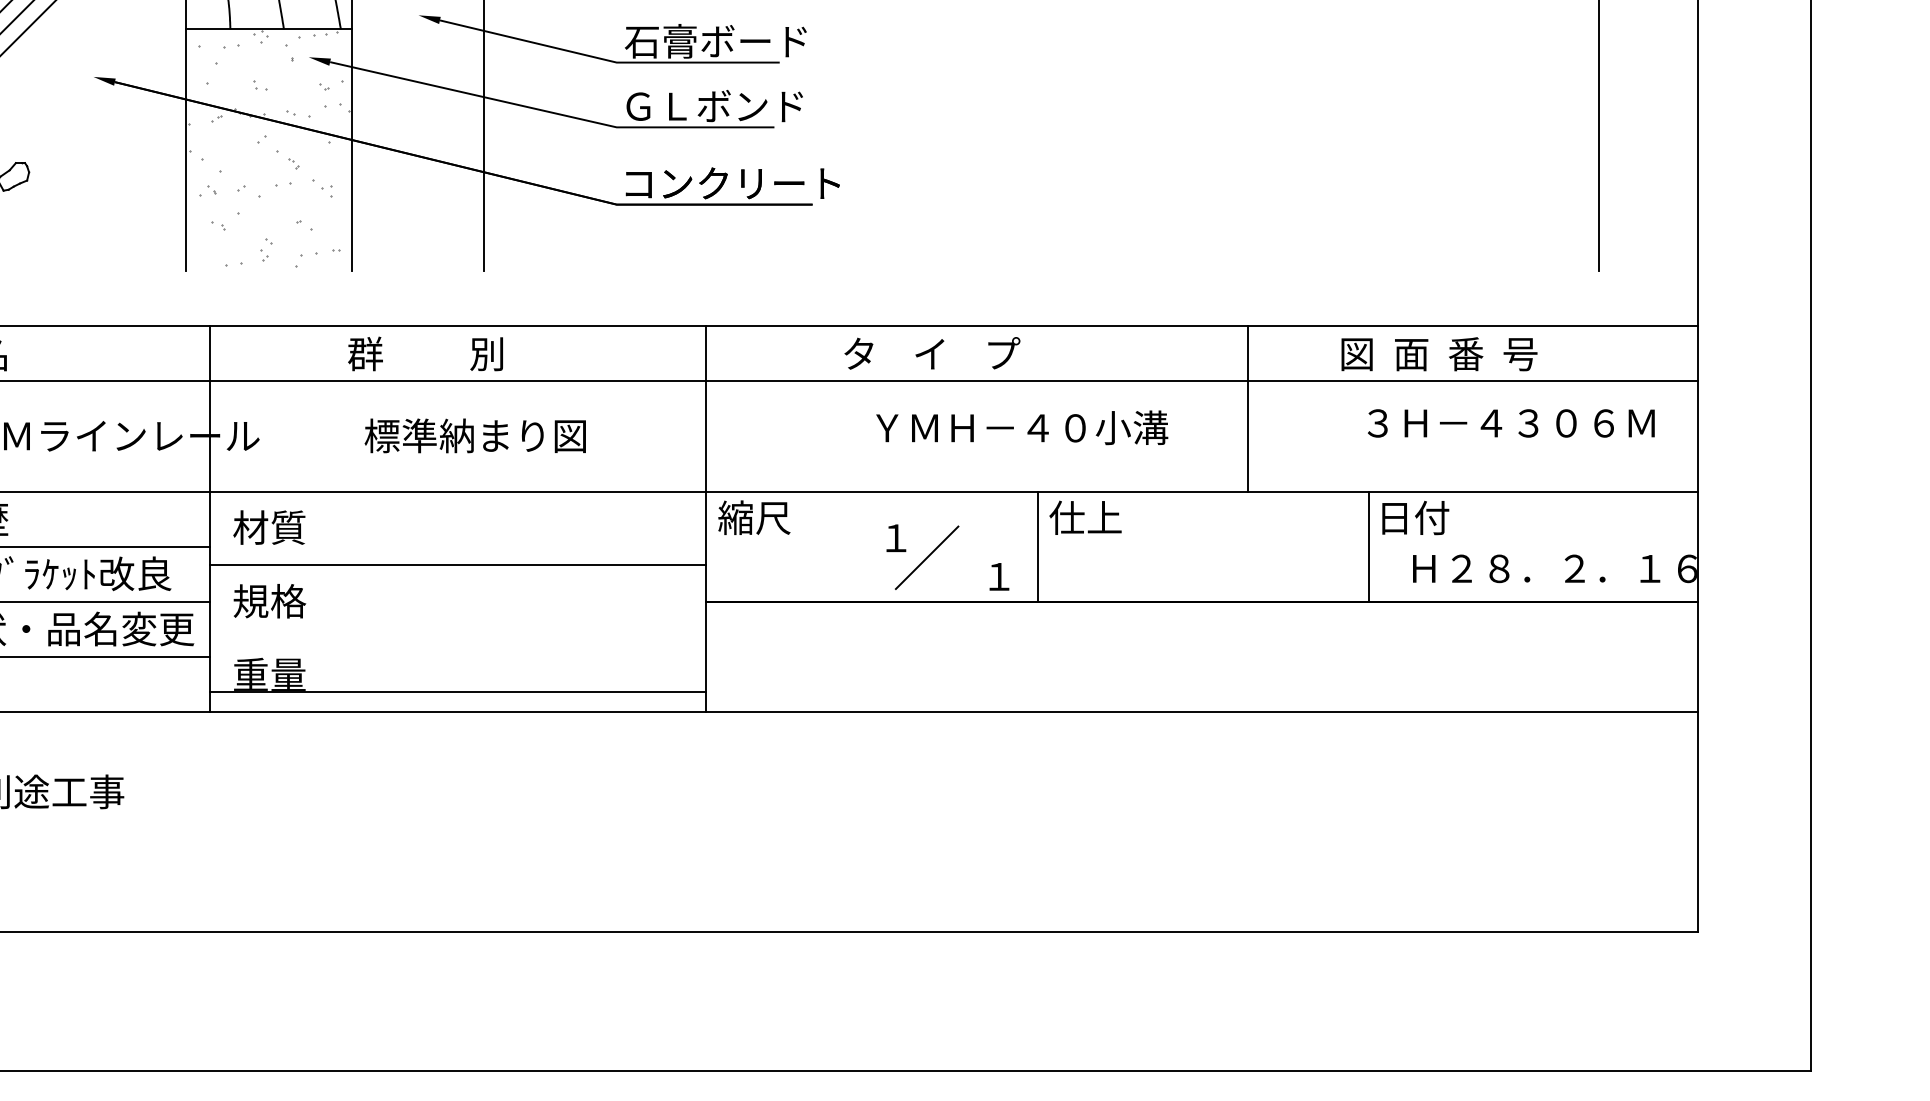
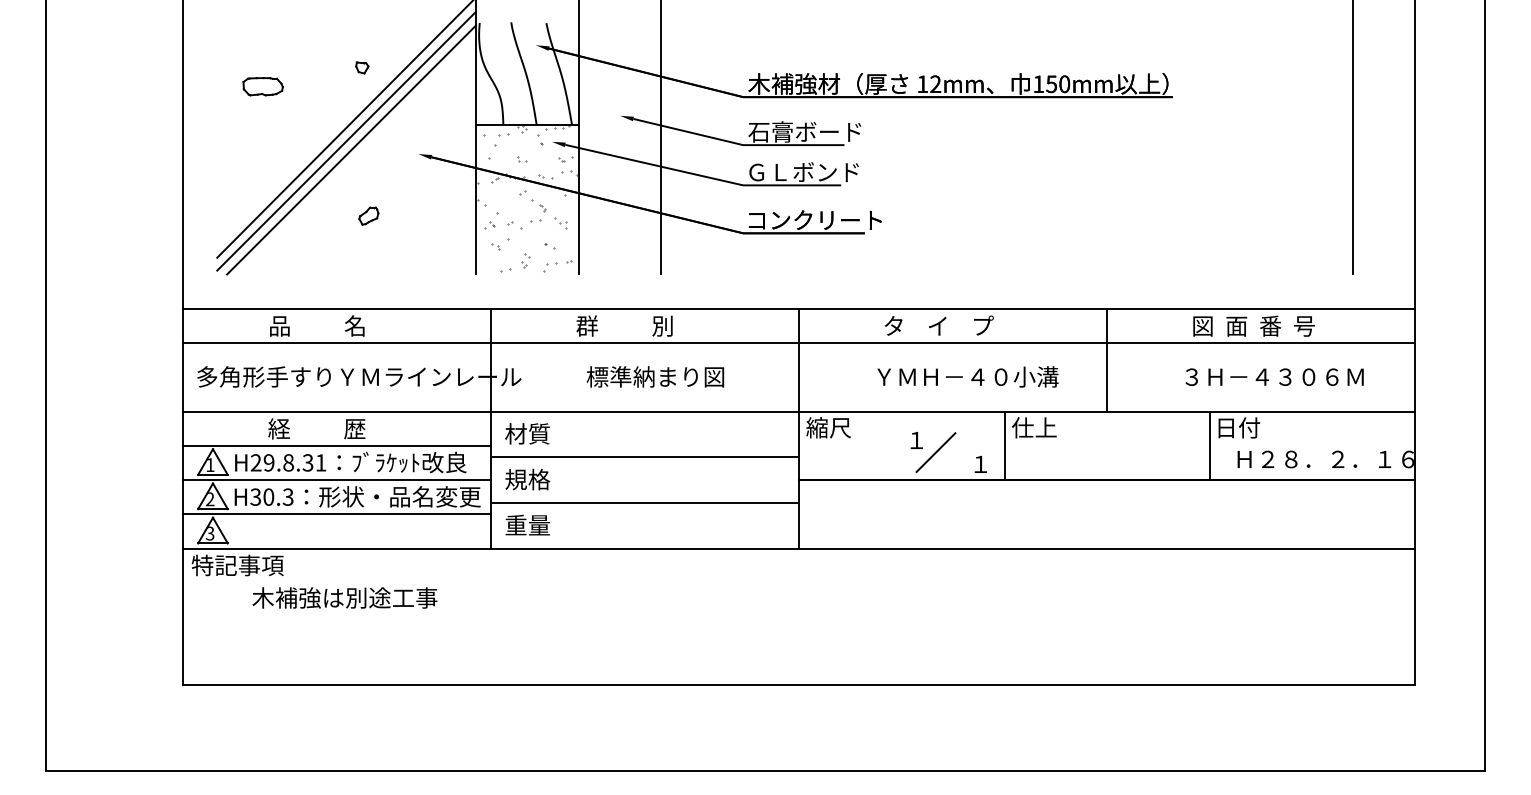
line: (1248, 407) -> (1107, 359), moved
text: (1510, 422) -> (1274, 376), moved
text: (1021, 427) -> (967, 376), moved
line: (457, 691) -> (644, 502), moved

